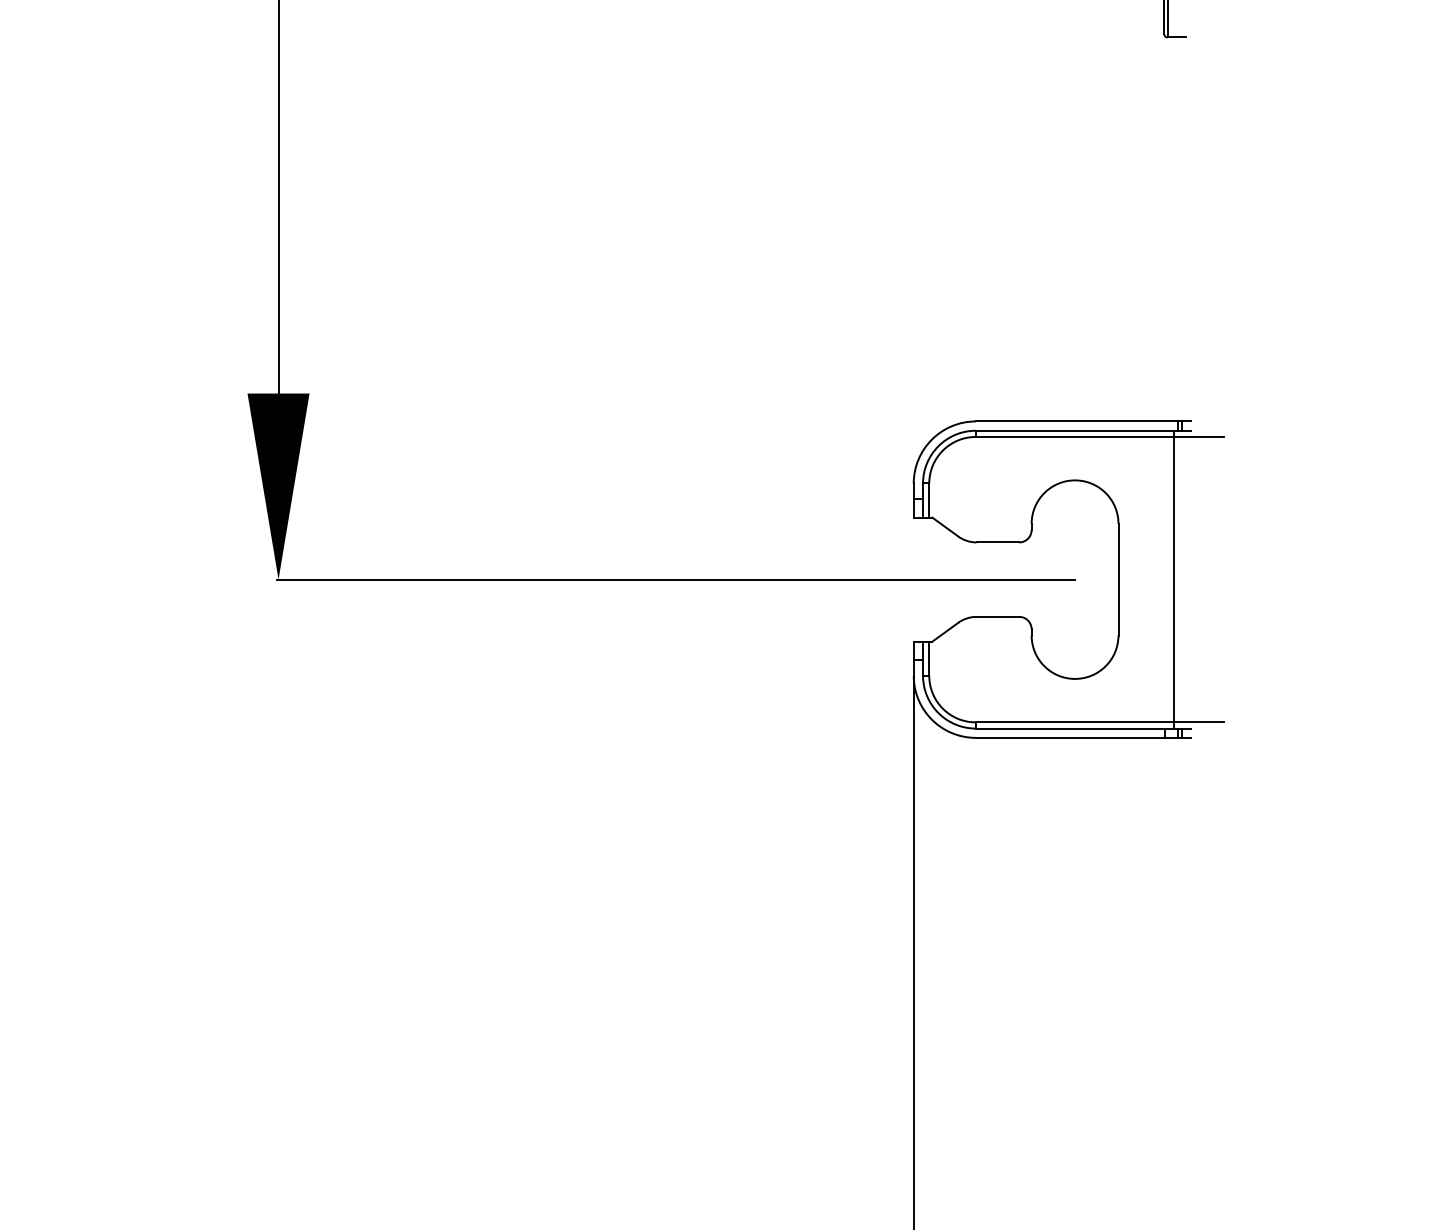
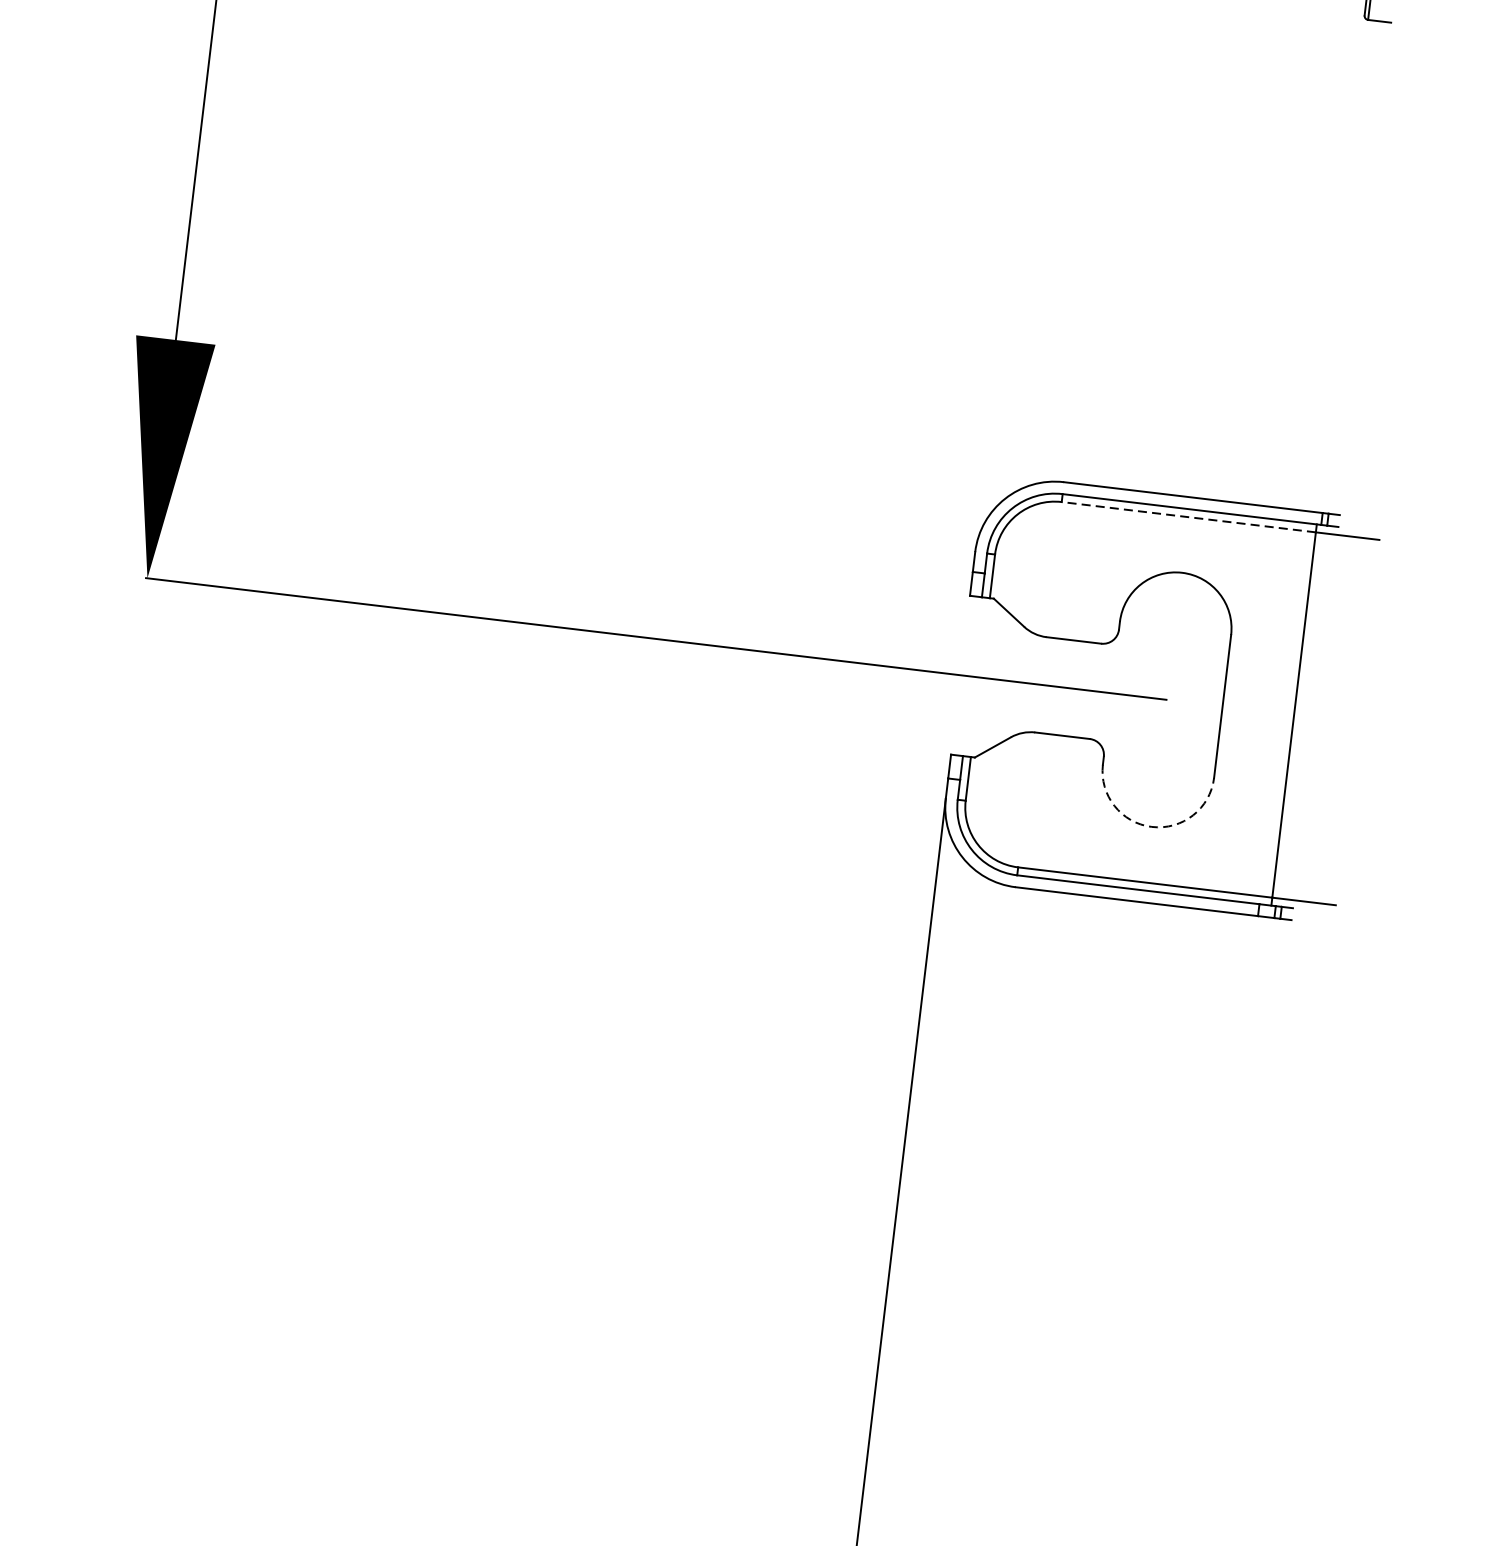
line: (1074, 436) -> (1188, 516), solid -> dashed
arc: (1075, 678) -> (1152, 826), solid -> dashed

